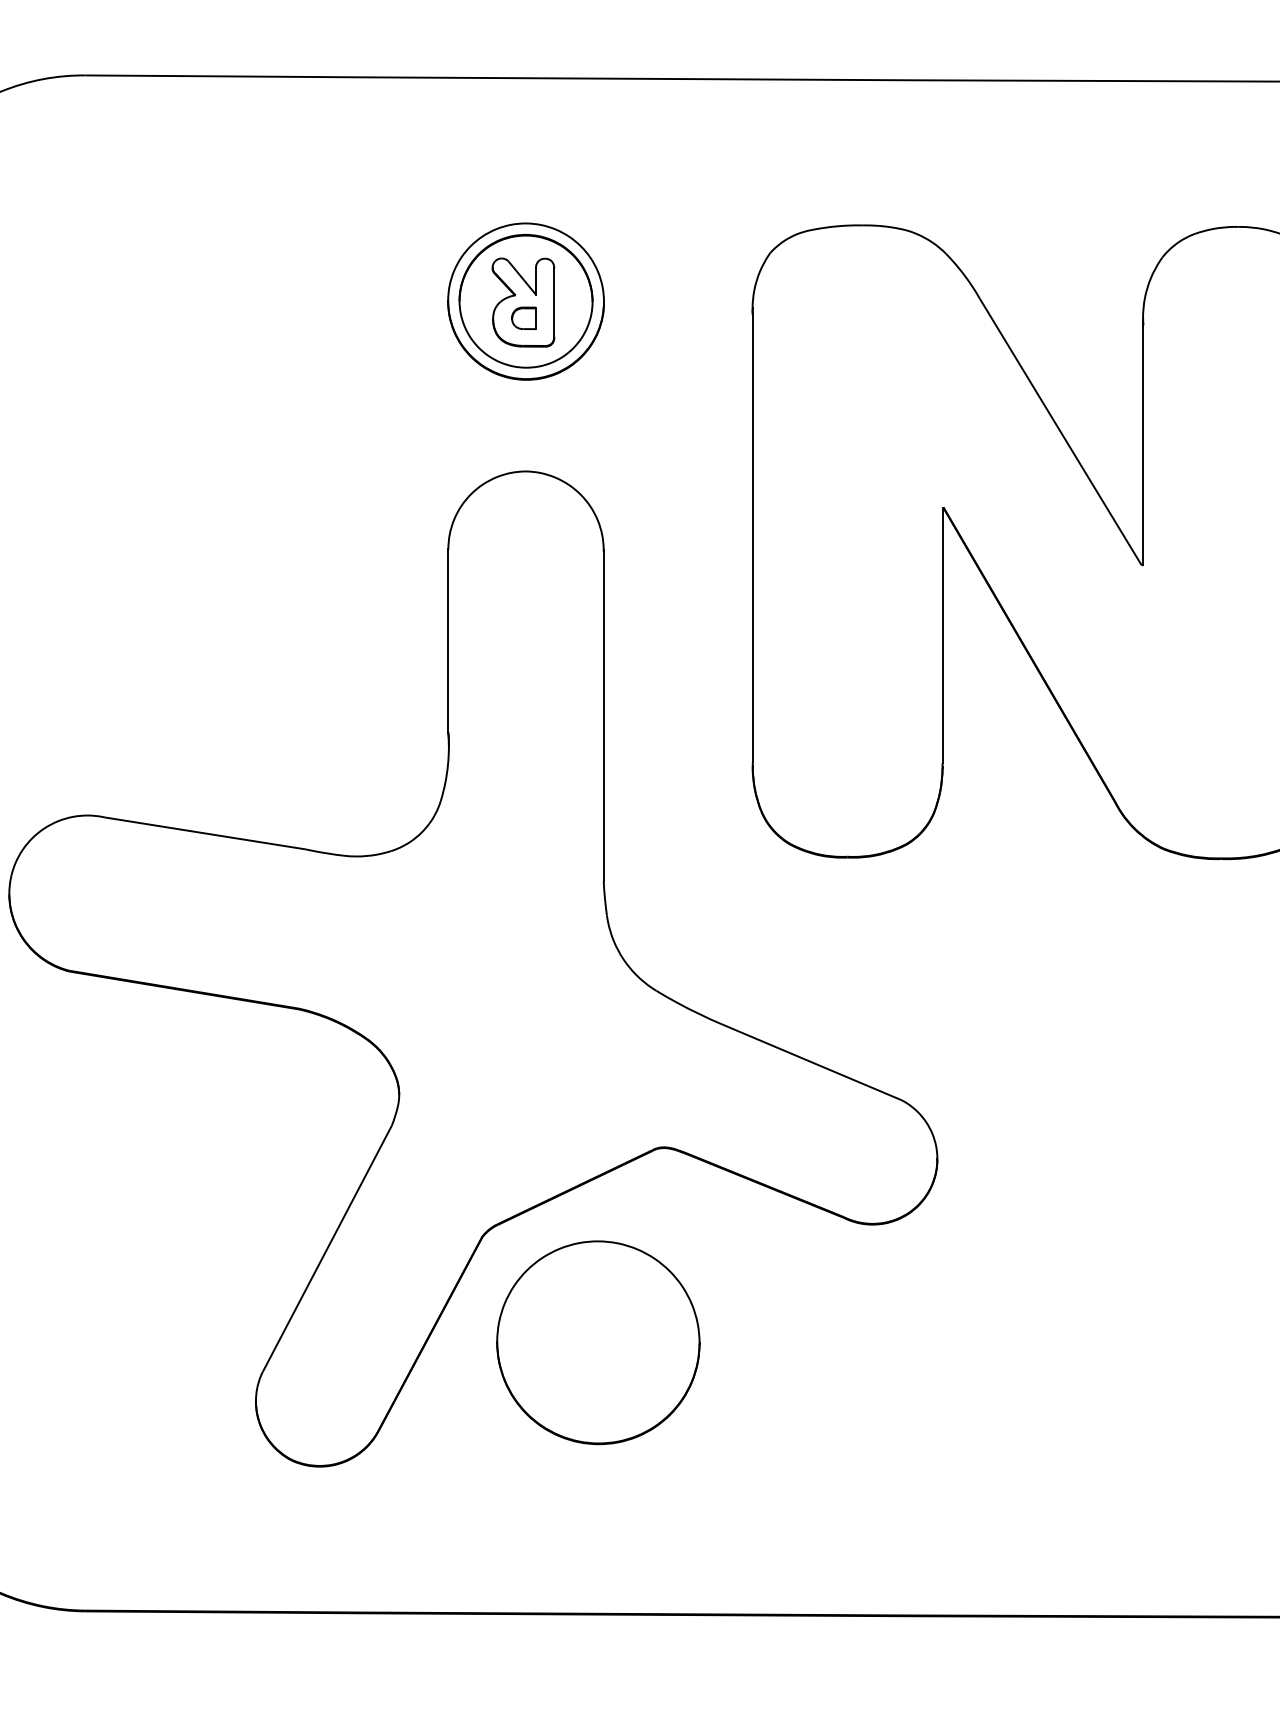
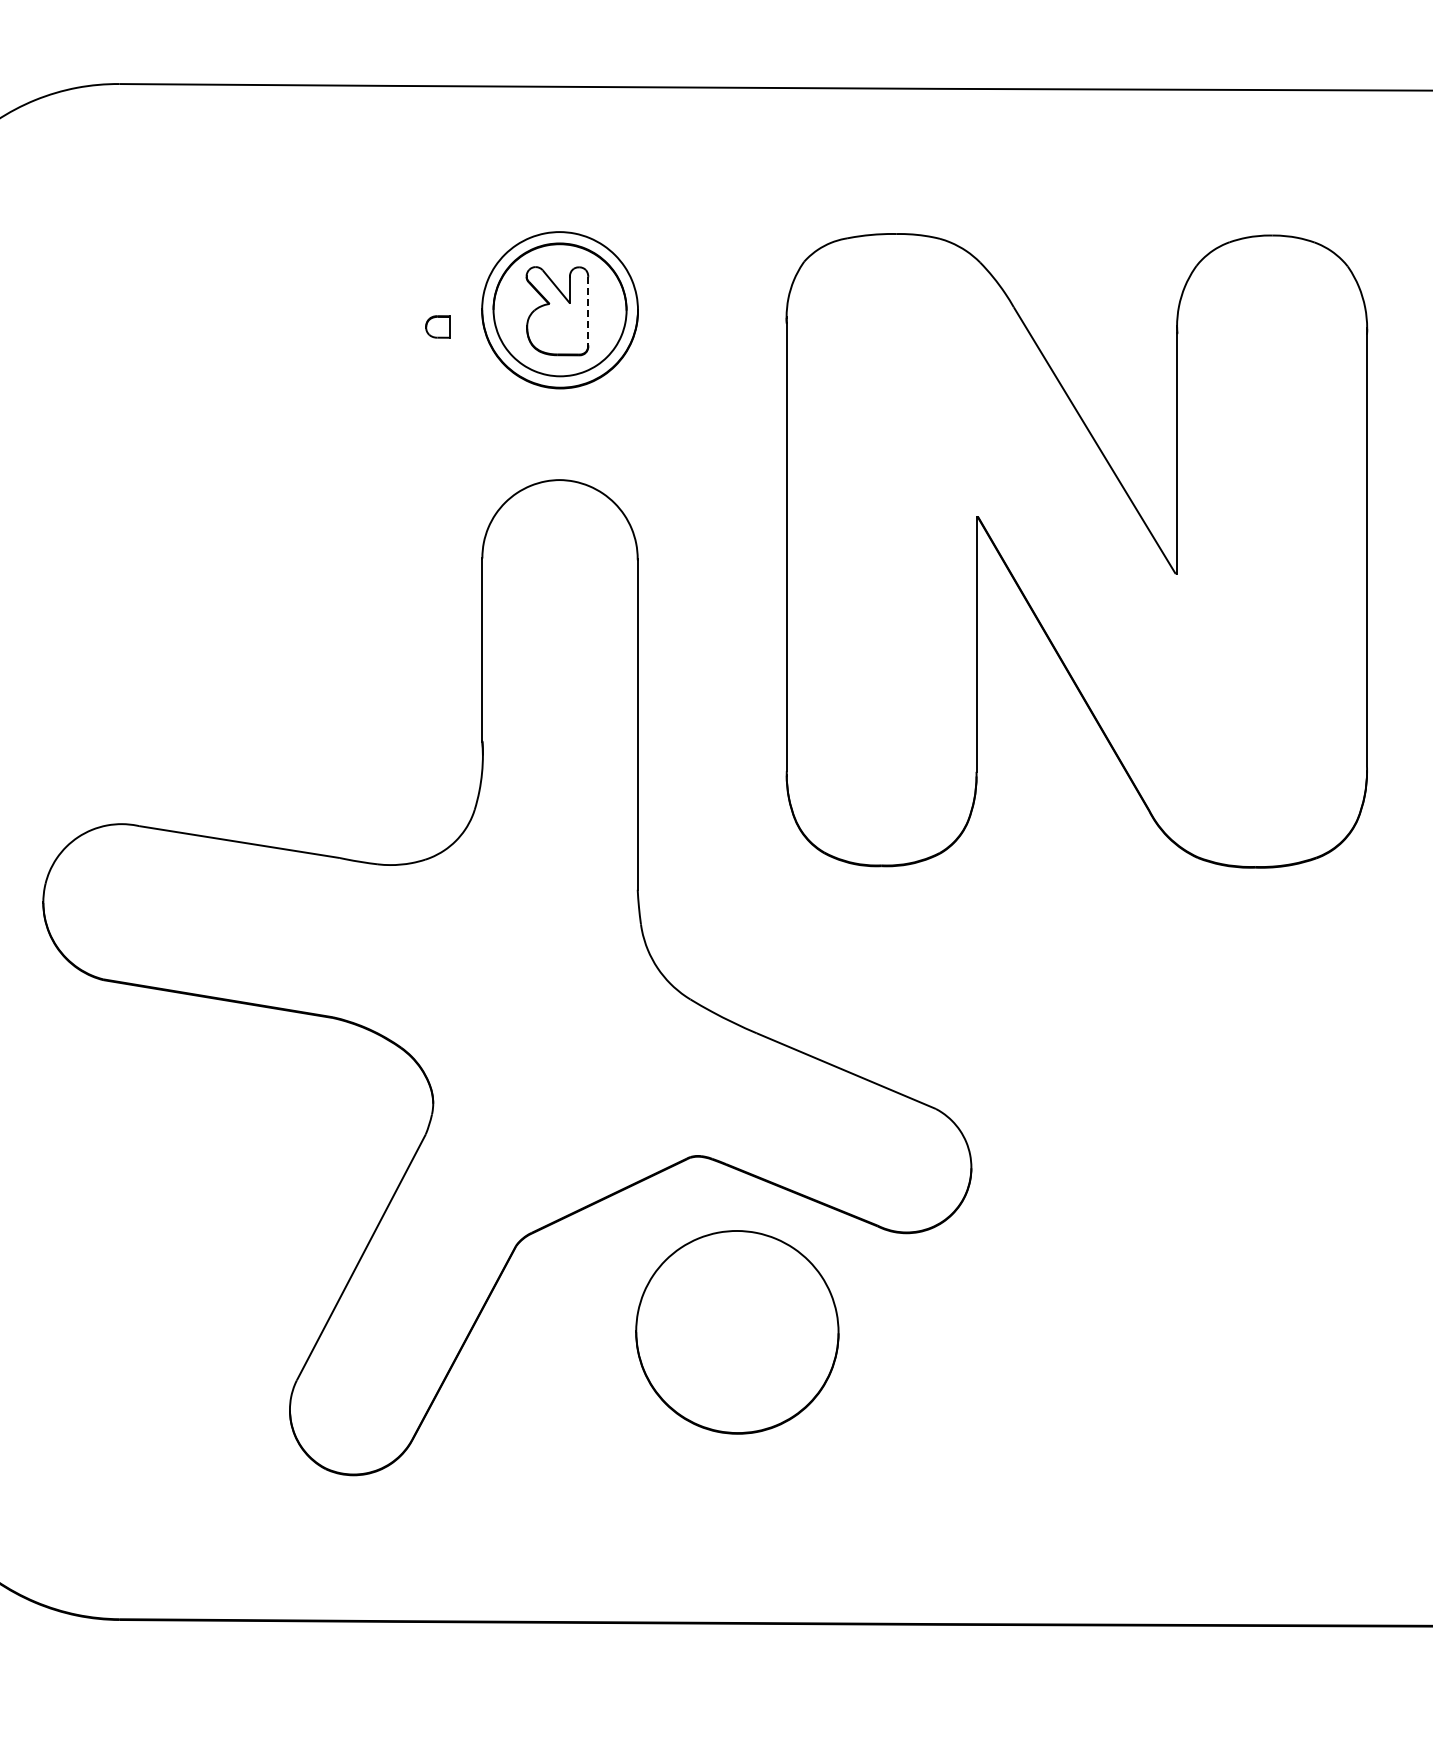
line: (554, 302) -> (588, 311), solid -> dashed
part: (523, 317) -> (437, 326), moved
part: (598, 1342) -> (737, 1332), moved

